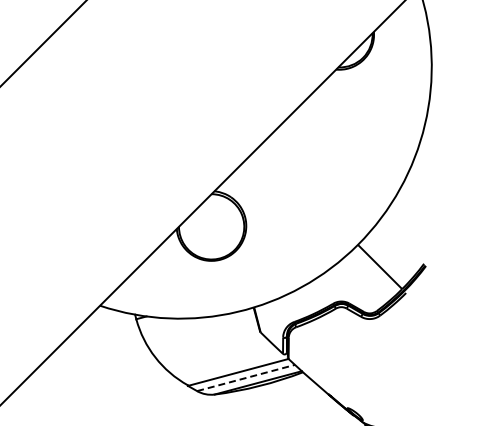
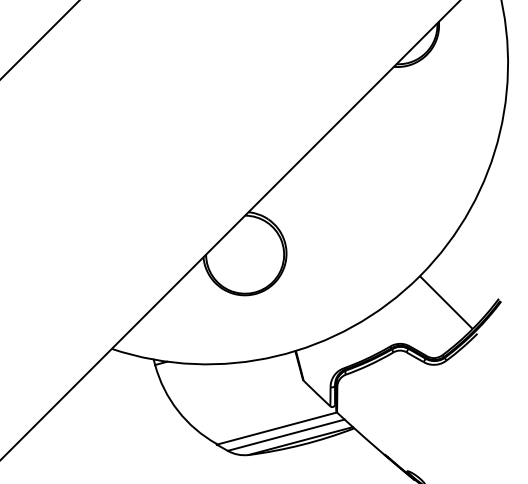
line: (246, 378) -> (286, 435), dashed -> solid

